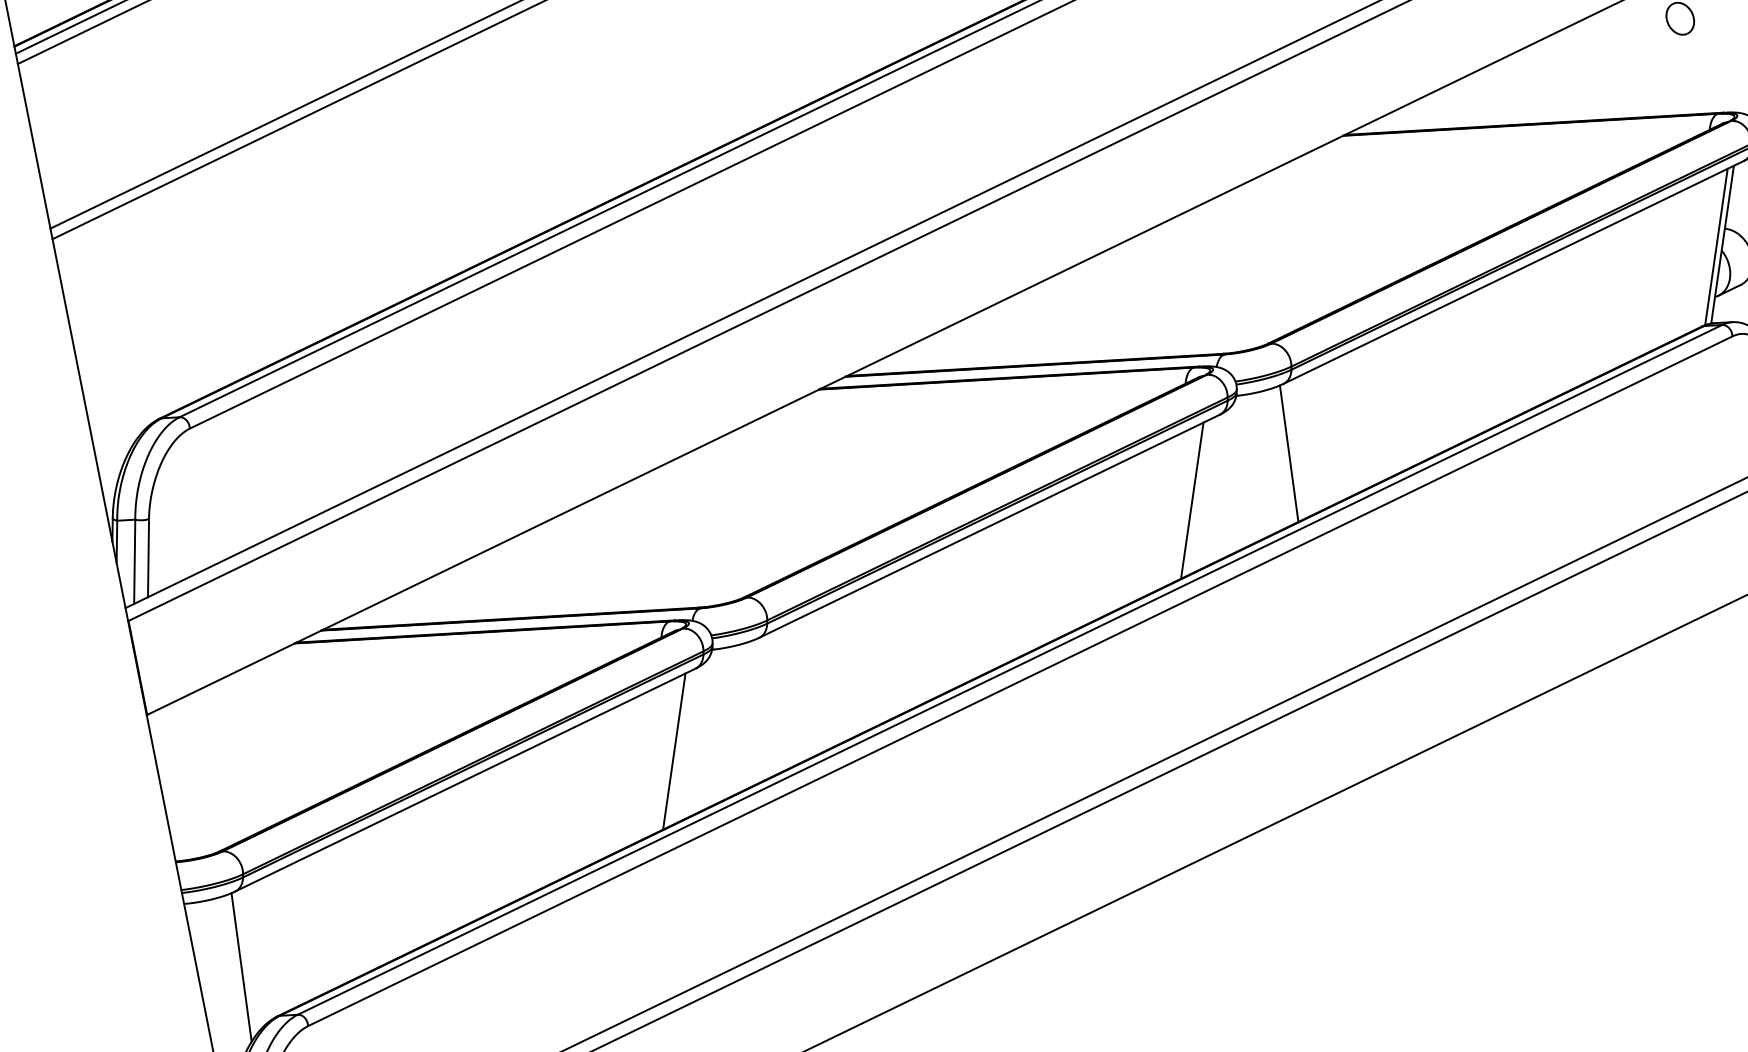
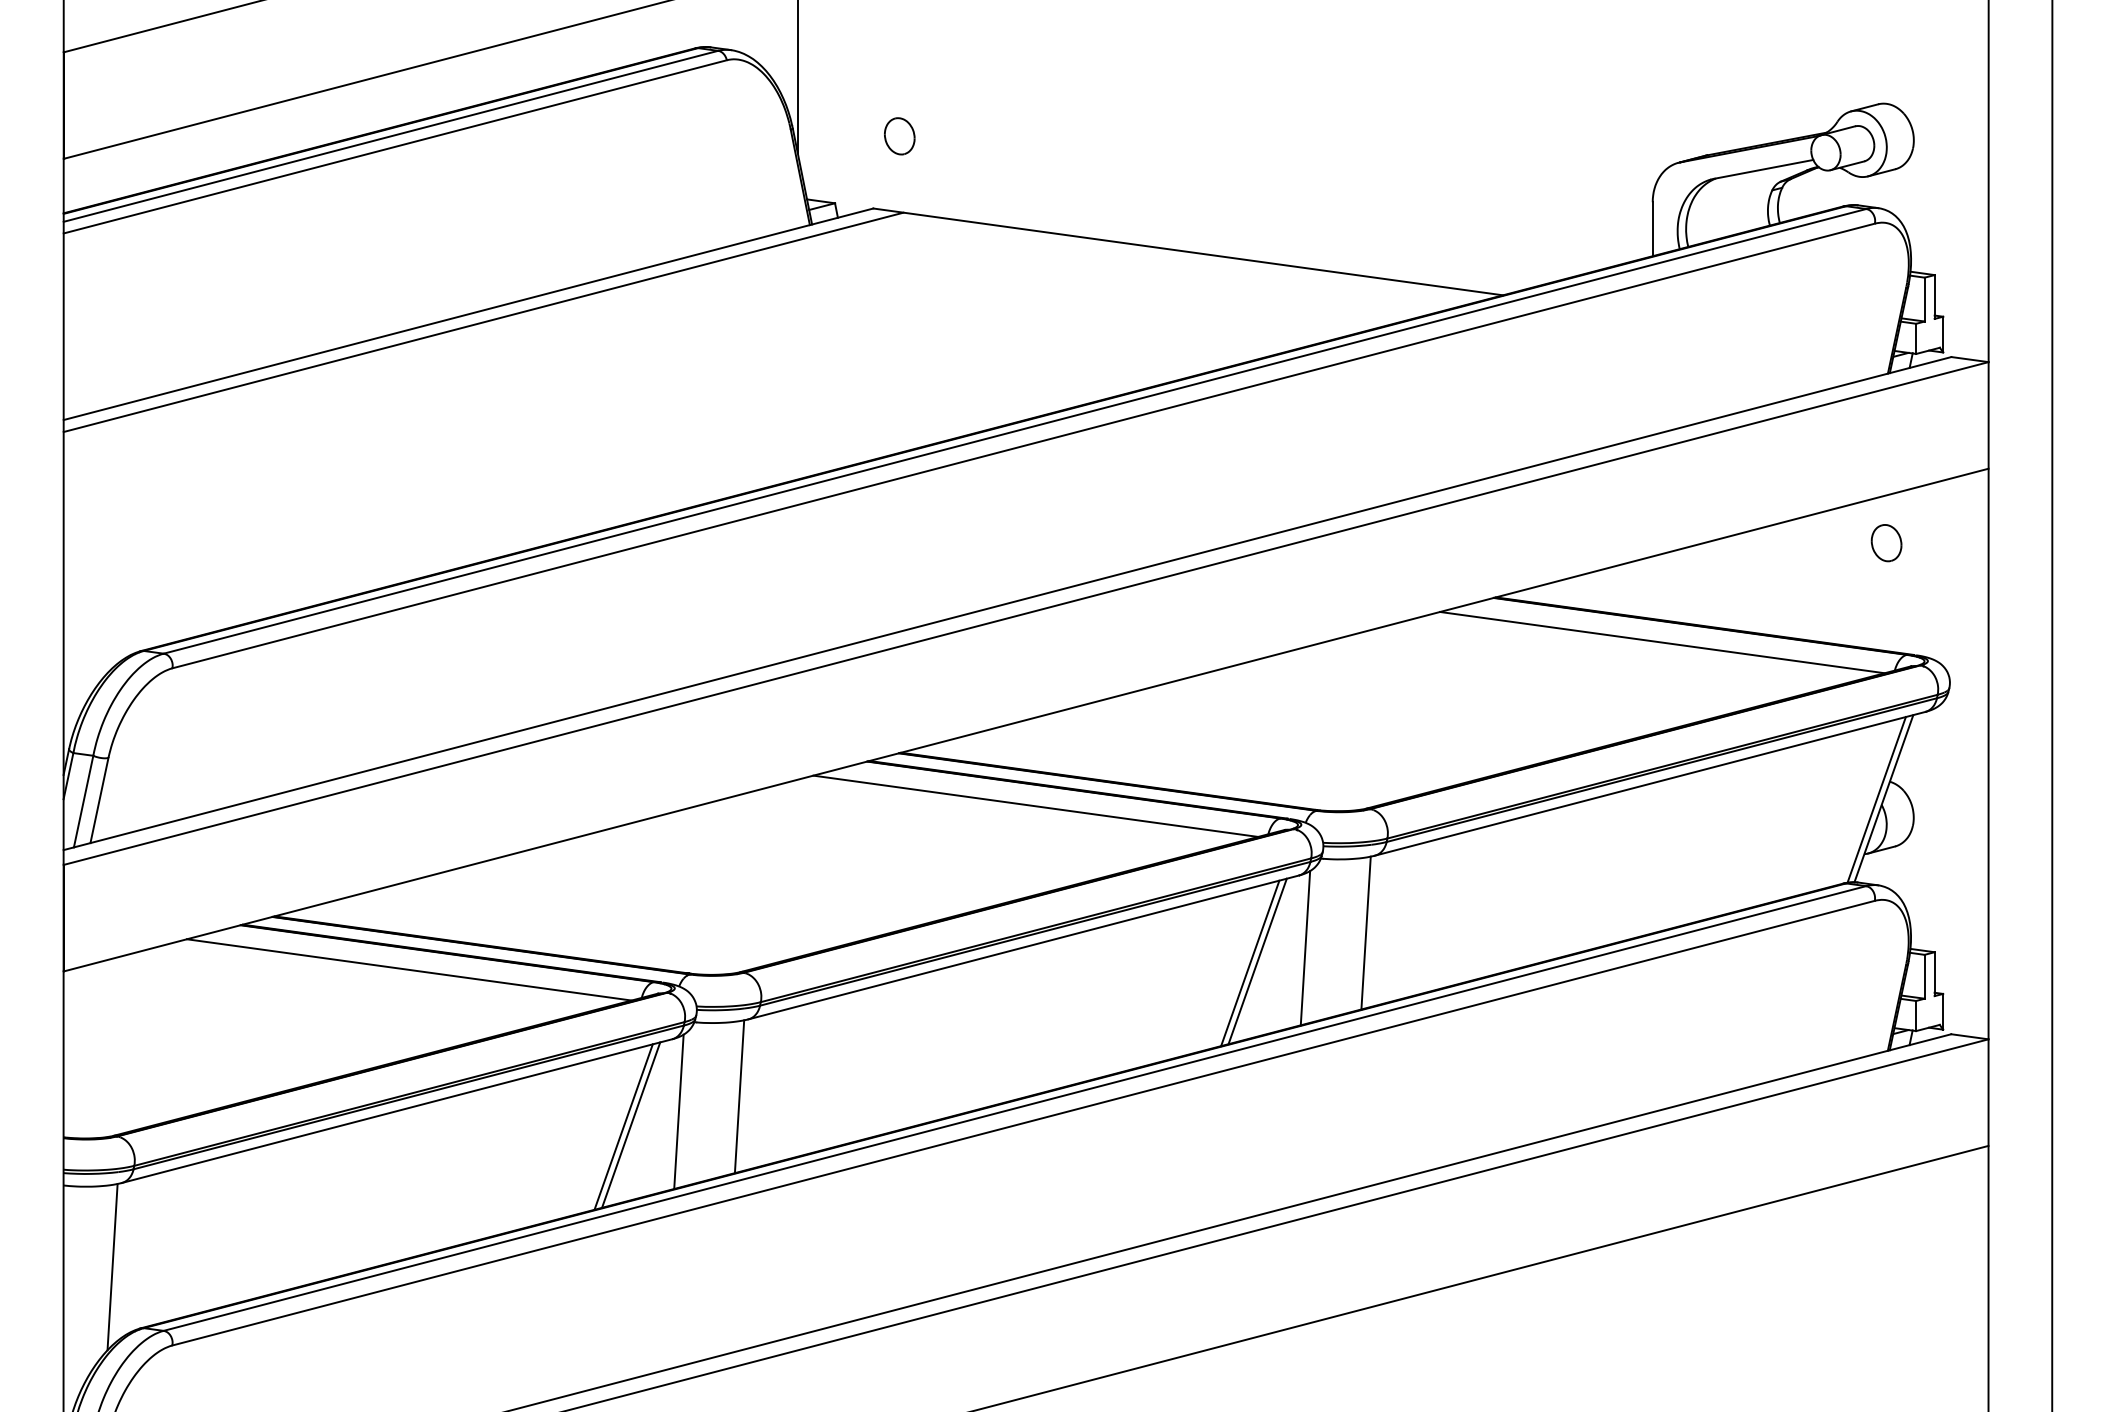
line: (1499, 145) -> (1661, 642), added
line: (975, 398) -> (1035, 805), added
line: (1238, 477) -> (1305, 948), added
line: (1198, 497) -> (1257, 961), added
line: (450, 653) -> (408, 969), added
line: (764, 707) -> (739, 1096), added
line: (713, 731) -> (678, 1111), added
line: (667, 754) -> (623, 1126), added

